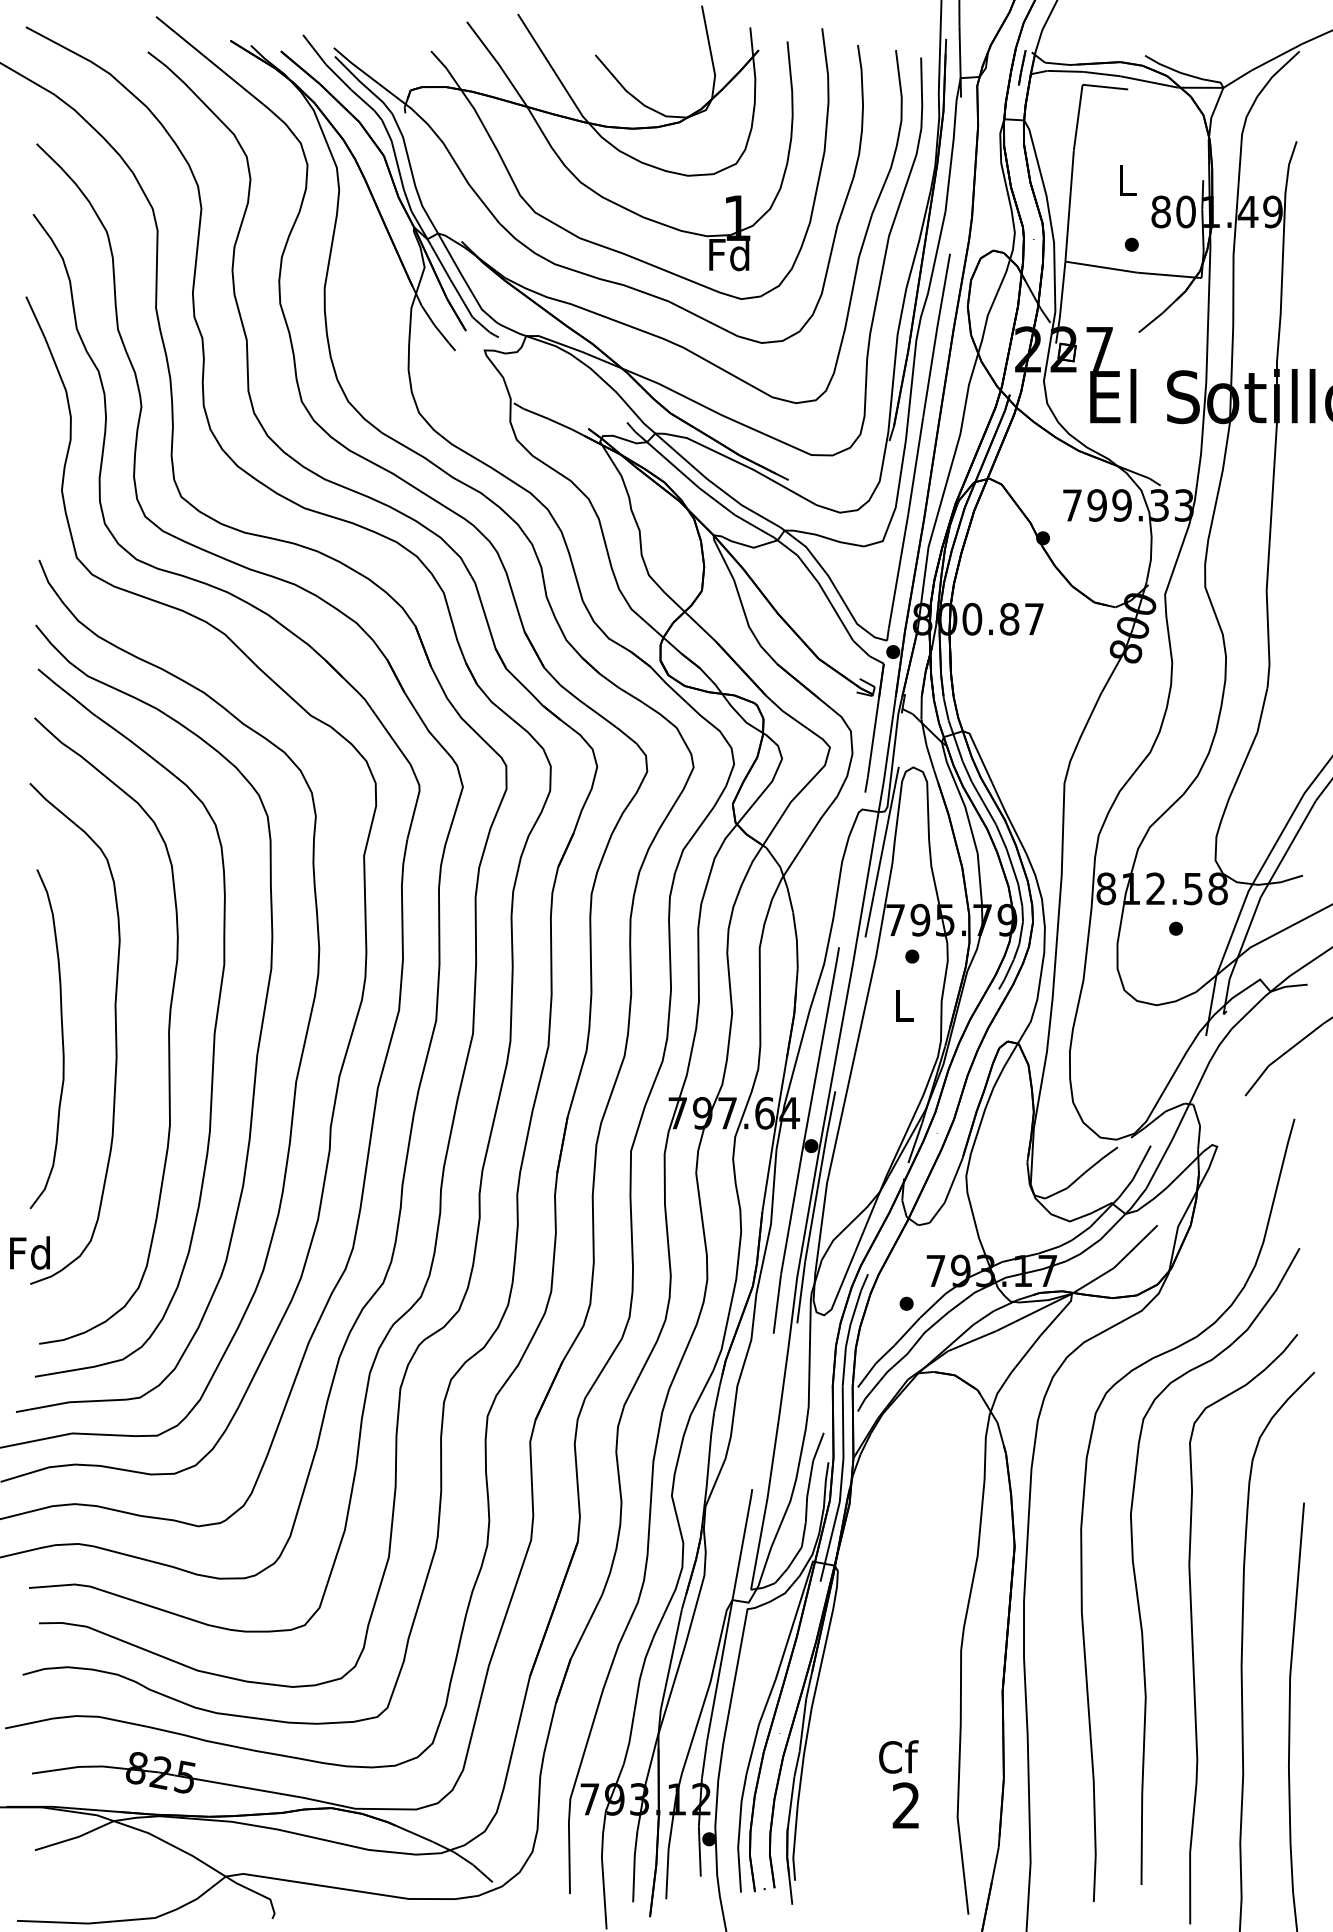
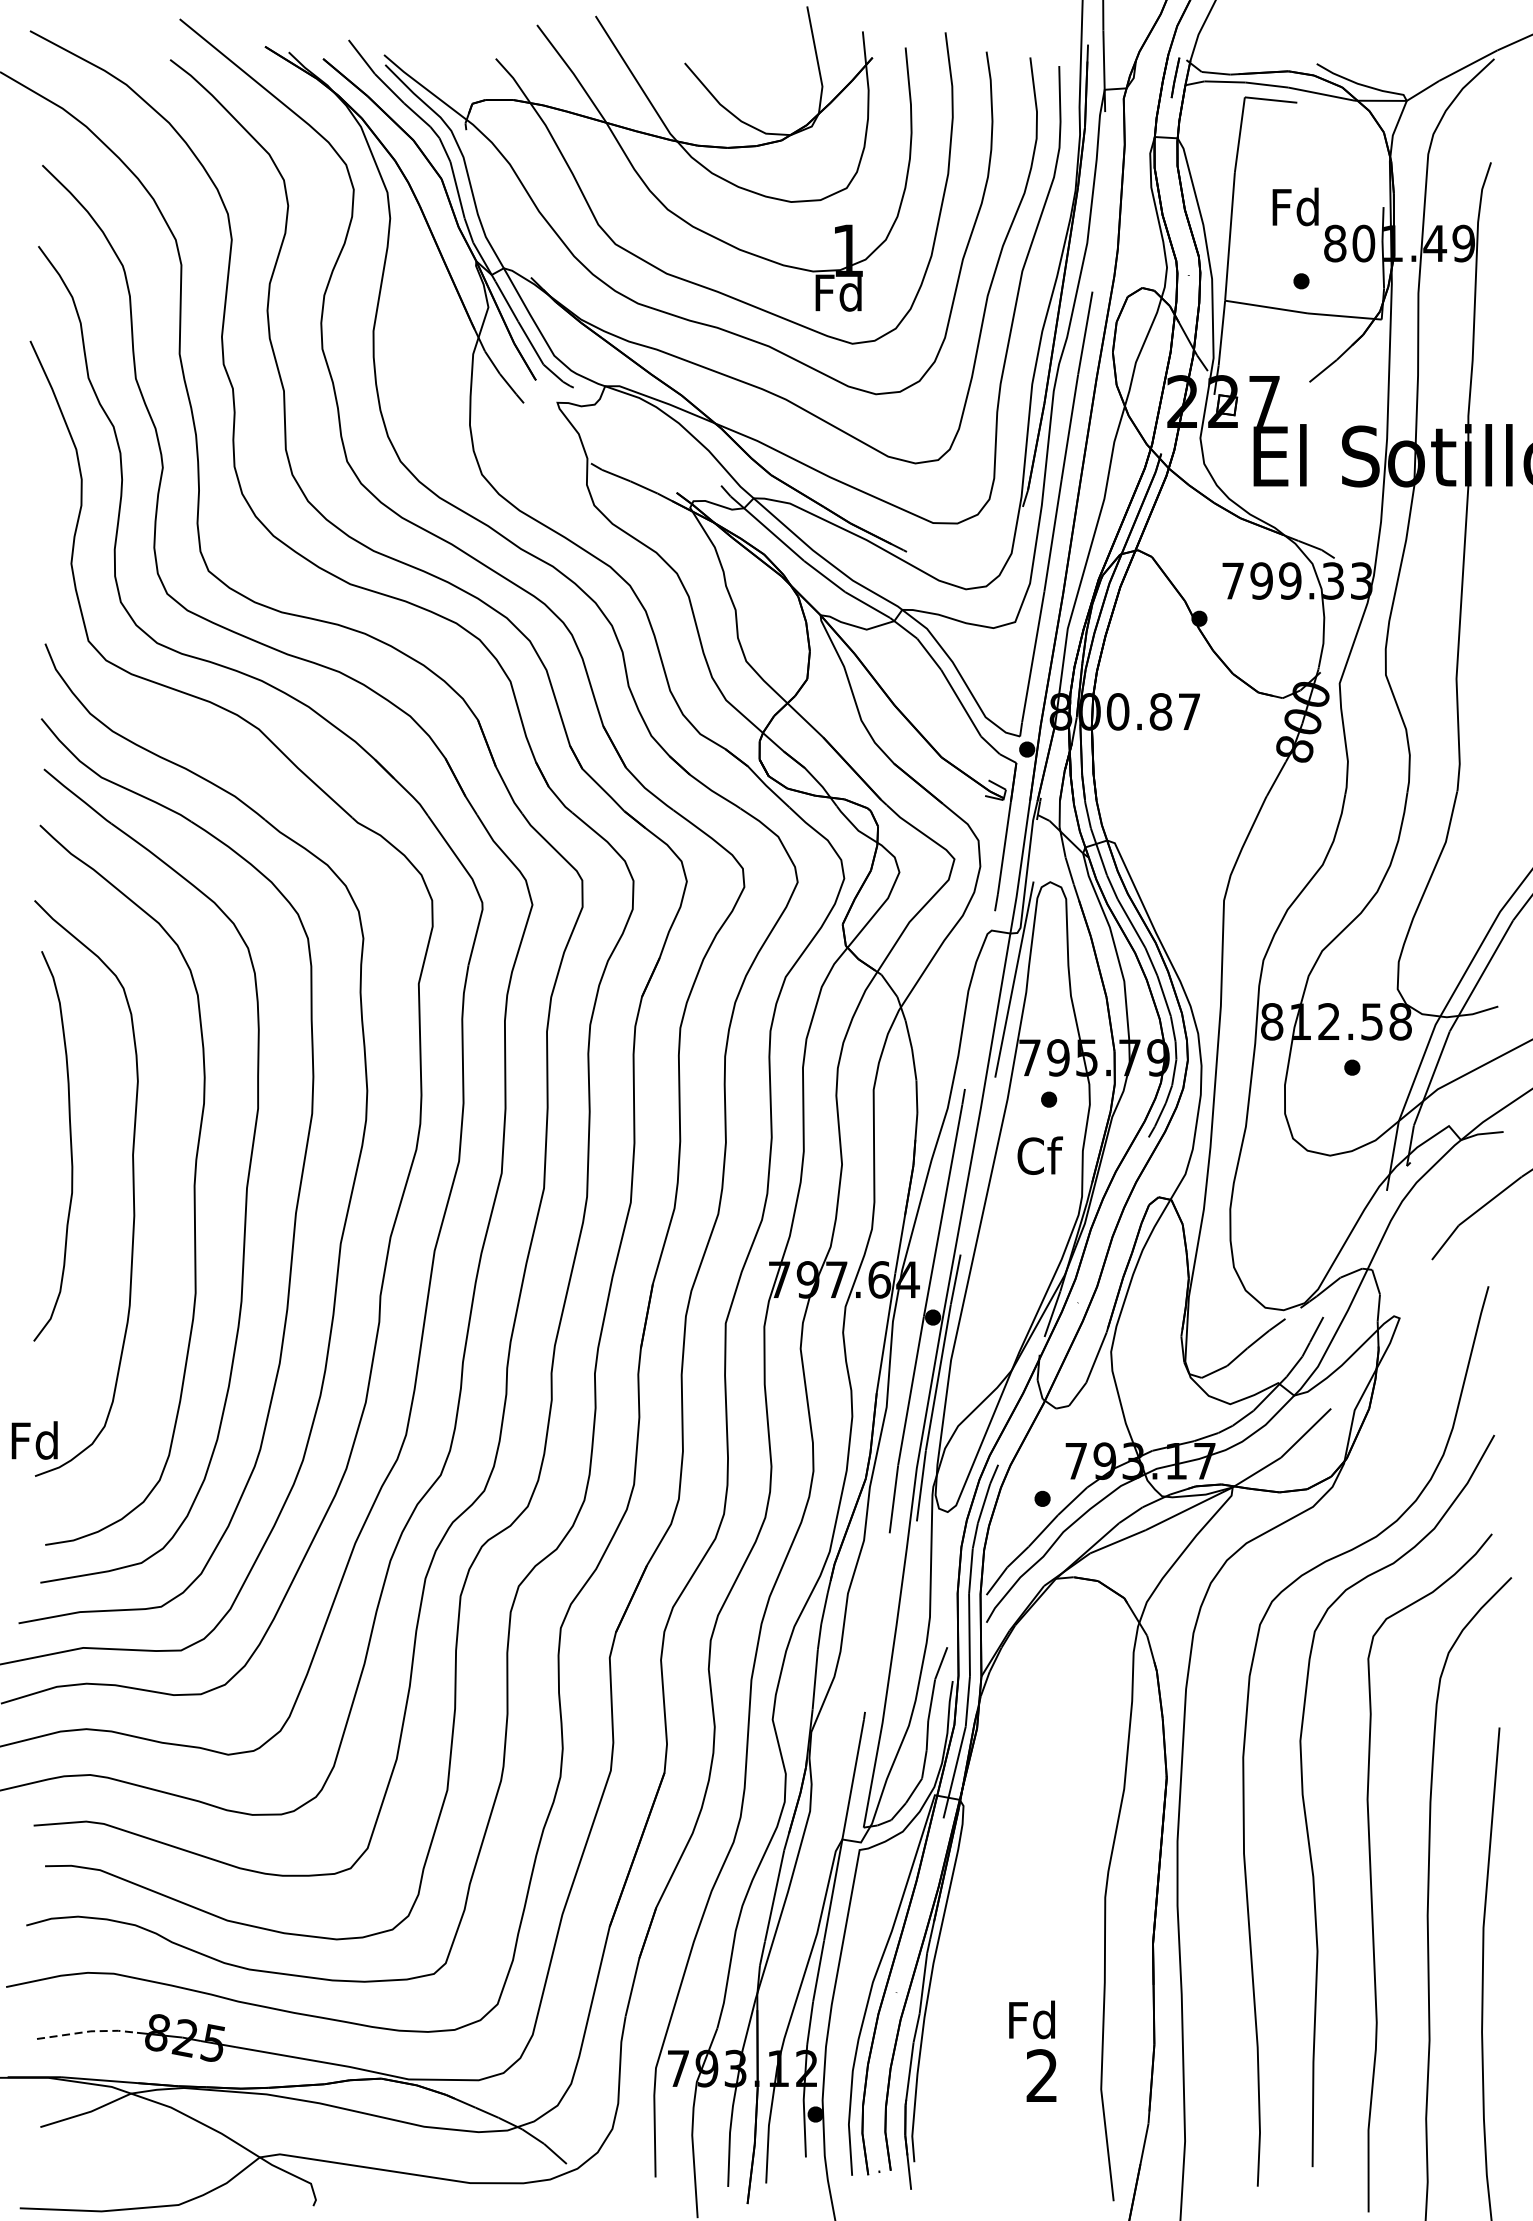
text: (1126, 179) -> (1295, 206), L -> Fd
text: (904, 1005) -> (1040, 1155), L -> Cf
curve: (61, 1038) -> (69, 1145), moved
text: (897, 1756) -> (1032, 2019), Cf -> Fd
line: (76, 1767) -> (88, 2031), solid -> dashed

